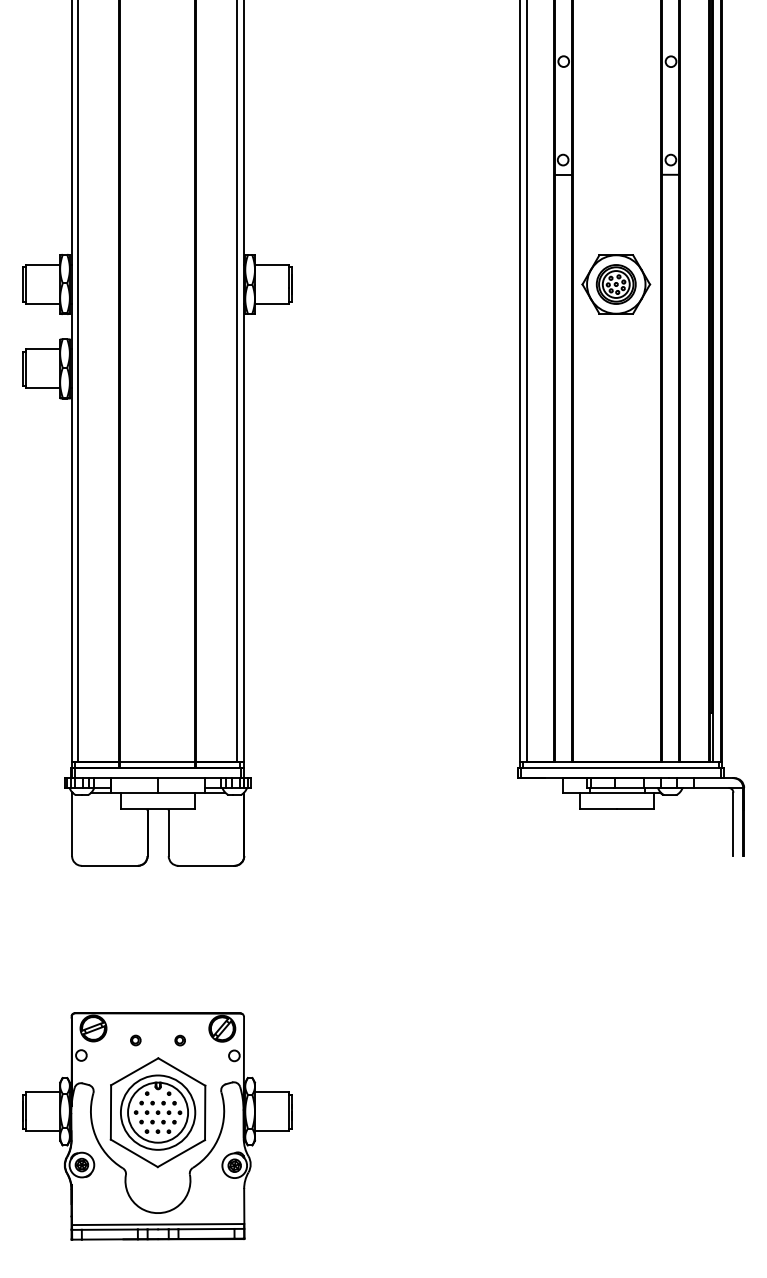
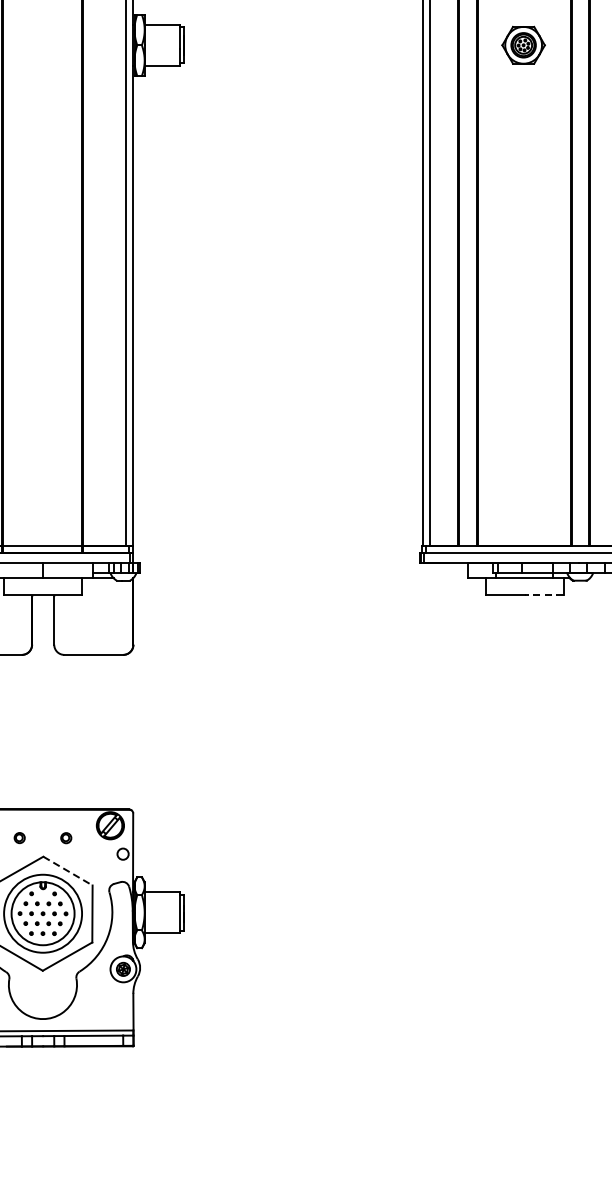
part: (616, 284) -> (523, 45), size x0.6
line: (635, 809) -> (543, 595), solid -> dashed
line: (182, 1072) -> (68, 871), solid -> dashed

